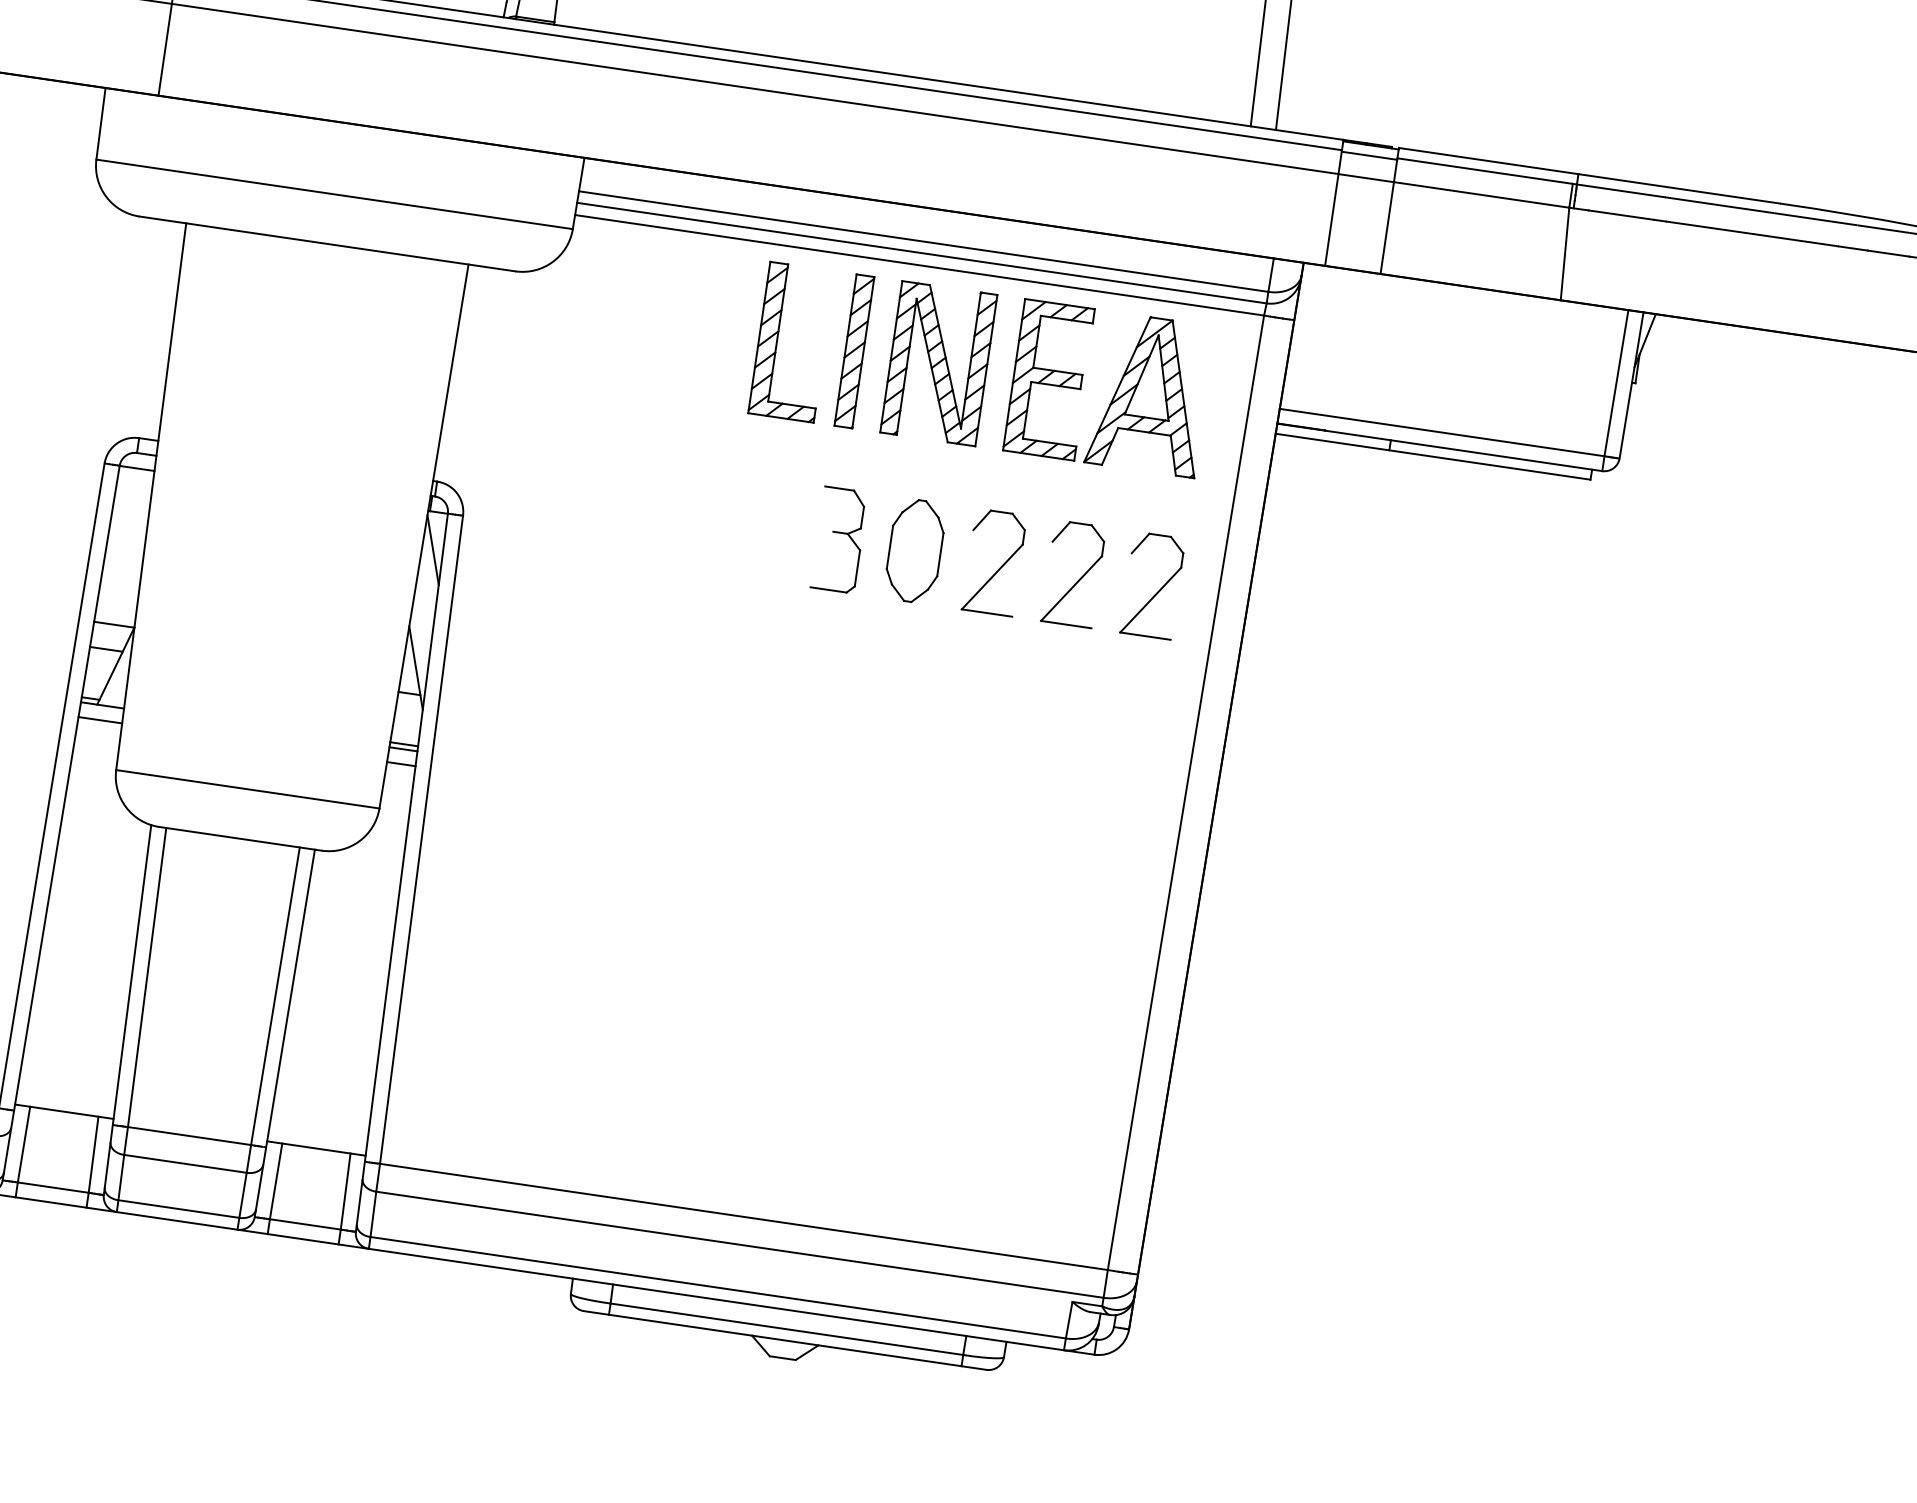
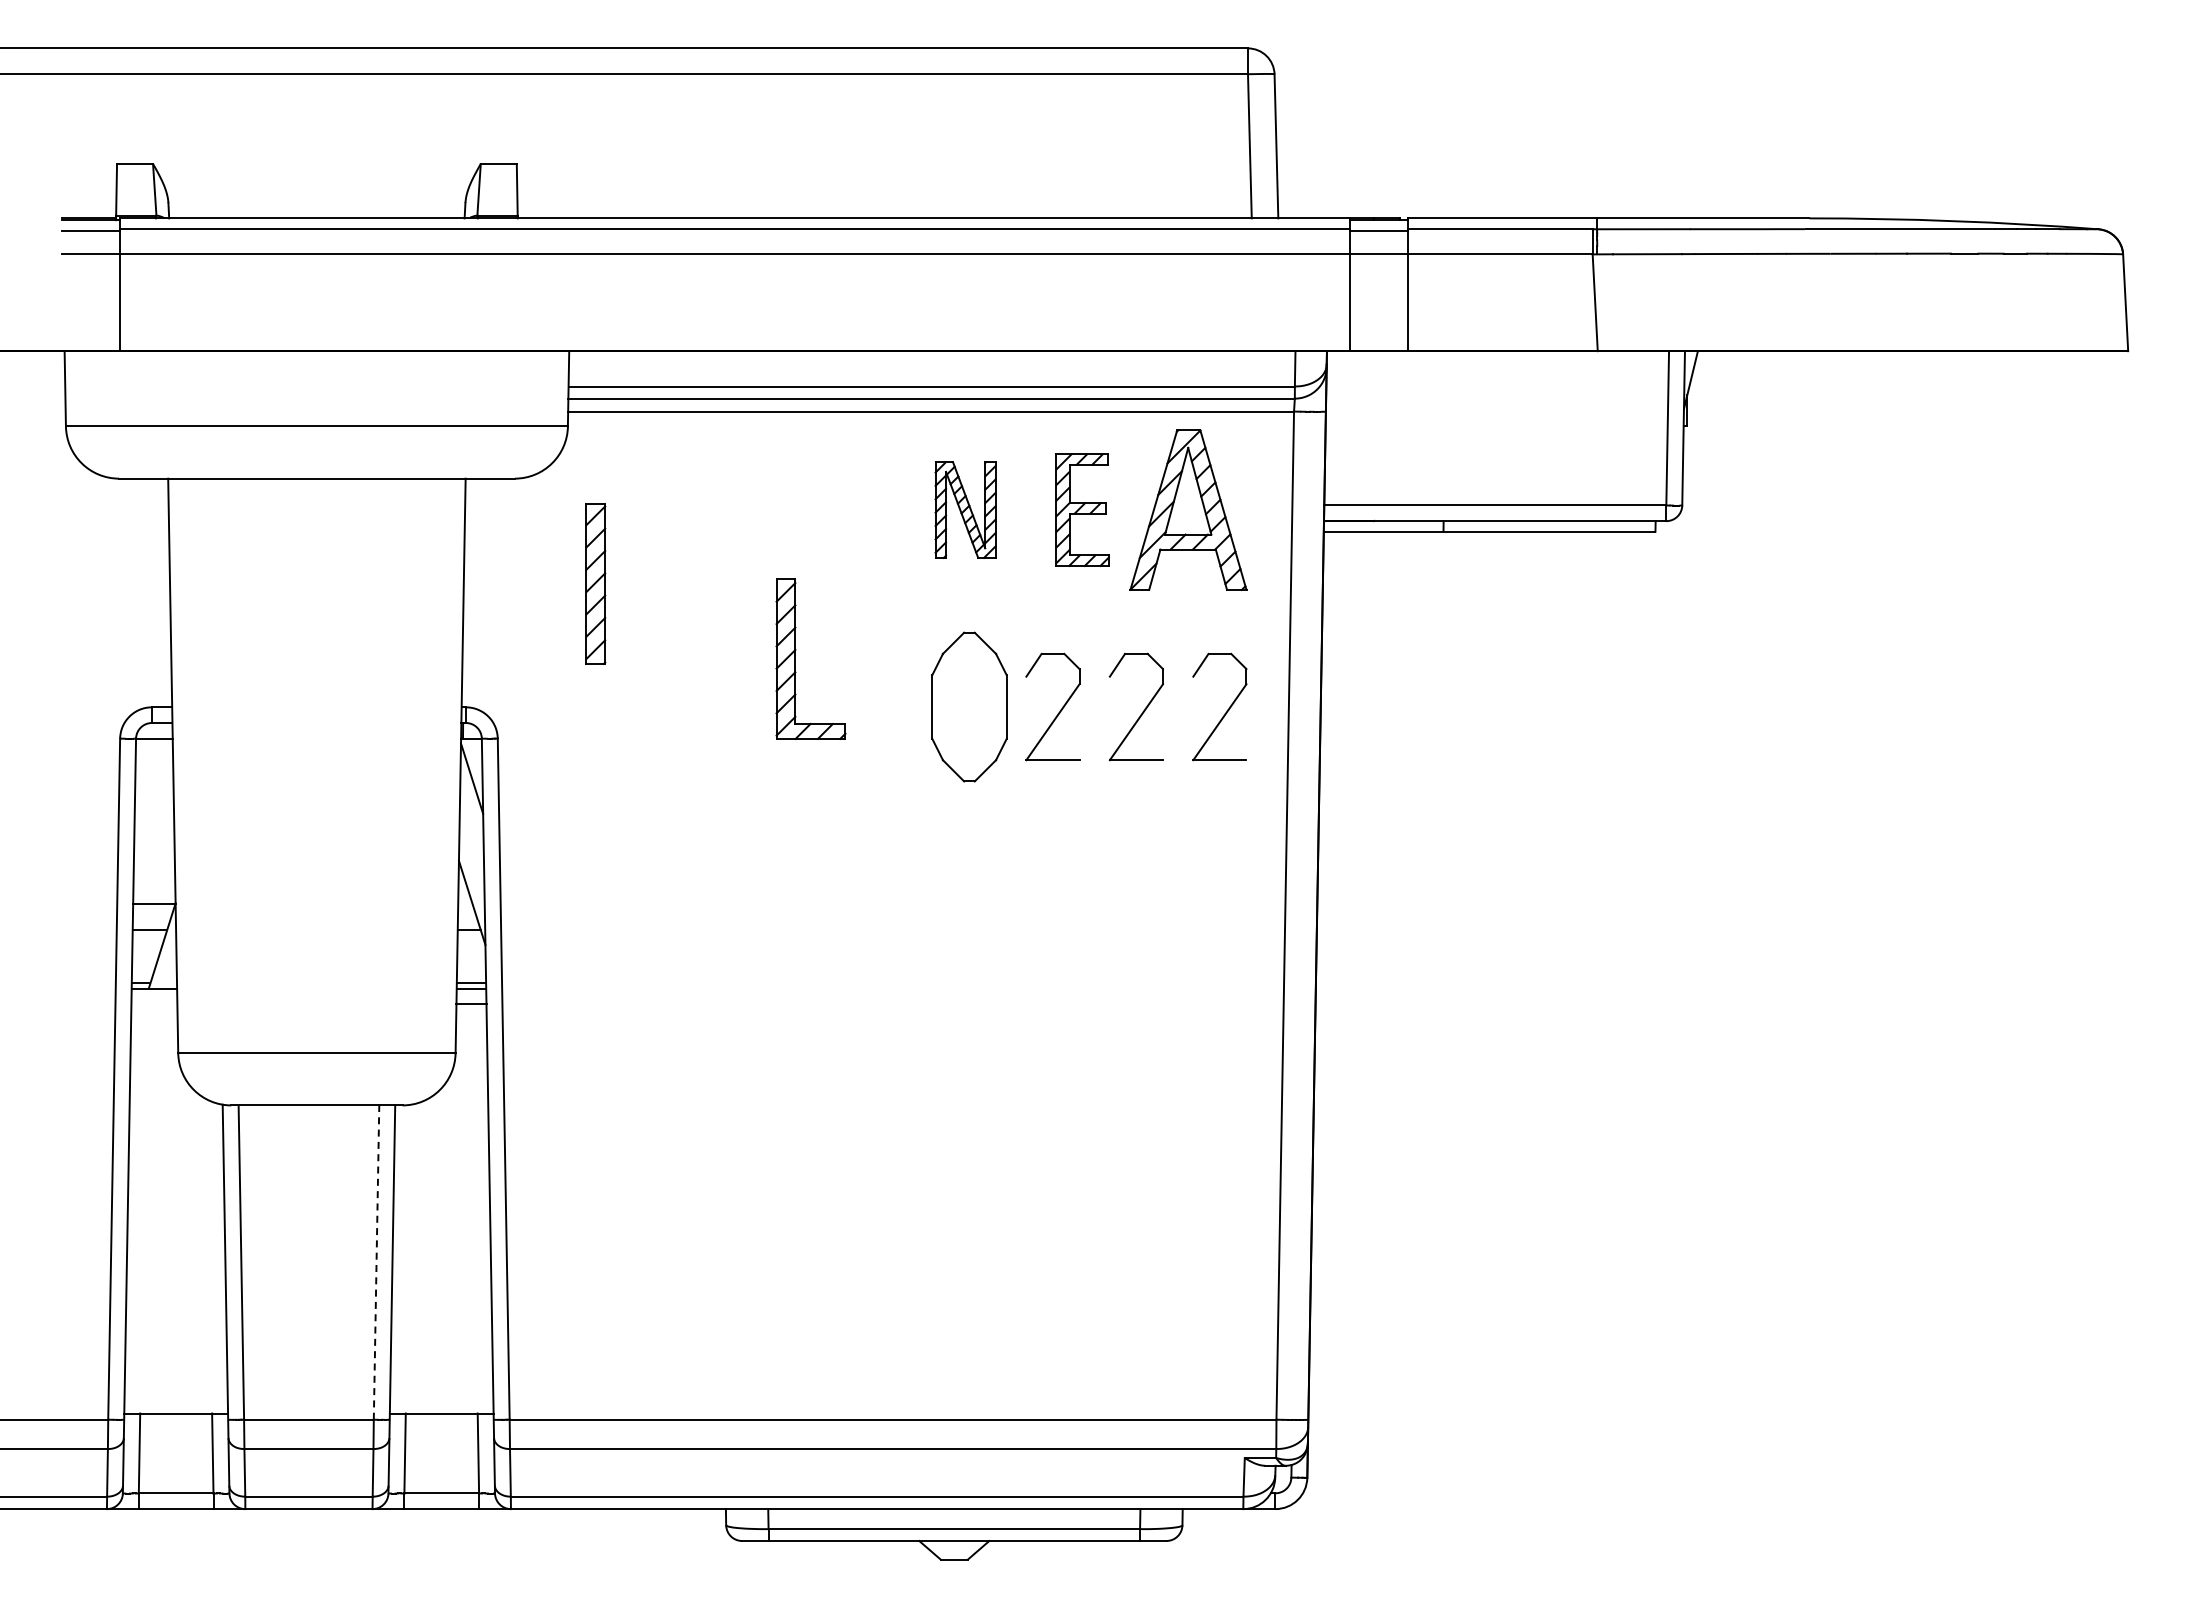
part: (777, 339) -> (795, 658), moved
part: (854, 350) -> (595, 583), moved
part: (938, 363) -> (965, 509), size x0.6
part: (1049, 379) -> (1082, 509), size x0.7
part: (840, 532) -> (889, 699), removed
part: (915, 550) -> (969, 706), size x1.4
line: (100, 720) -> (154, 1004), removed
line: (275, 996) -> (376, 1262), solid -> dashed

